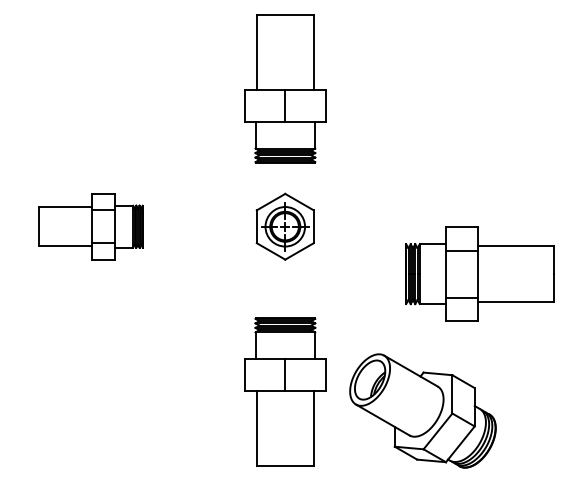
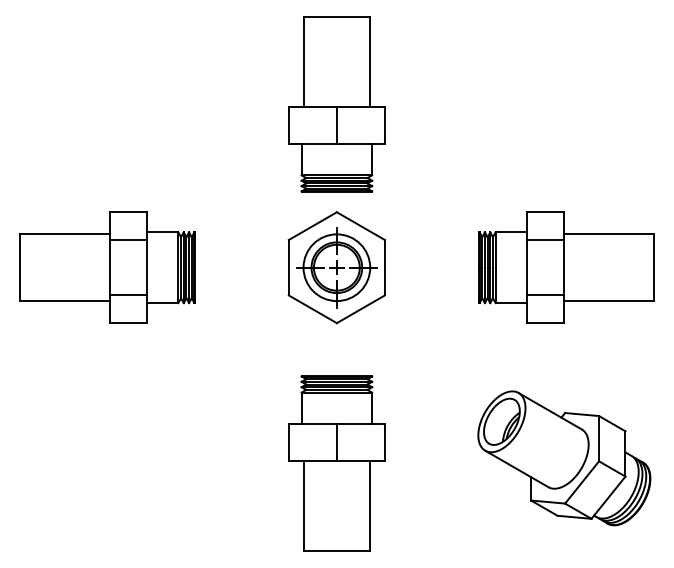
part: (91, 226) -> (107, 267), size x1.43
part: (285, 226) -> (336, 267), size x1.43
part: (479, 273) -> (566, 267), moved
part: (423, 411) -> (564, 458), moved

